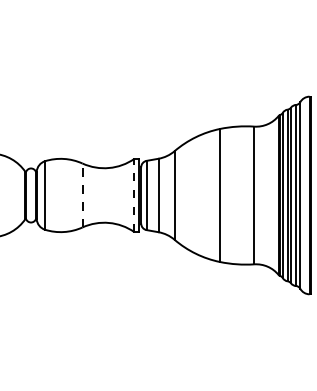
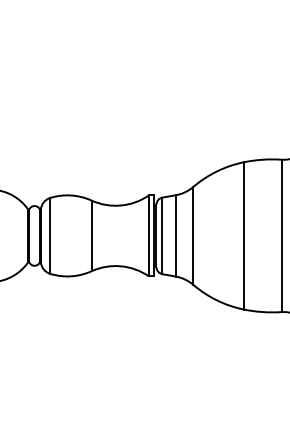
line: (82, 195) -> (91, 235), dashed -> solid
line: (134, 195) -> (149, 235), dashed -> solid

